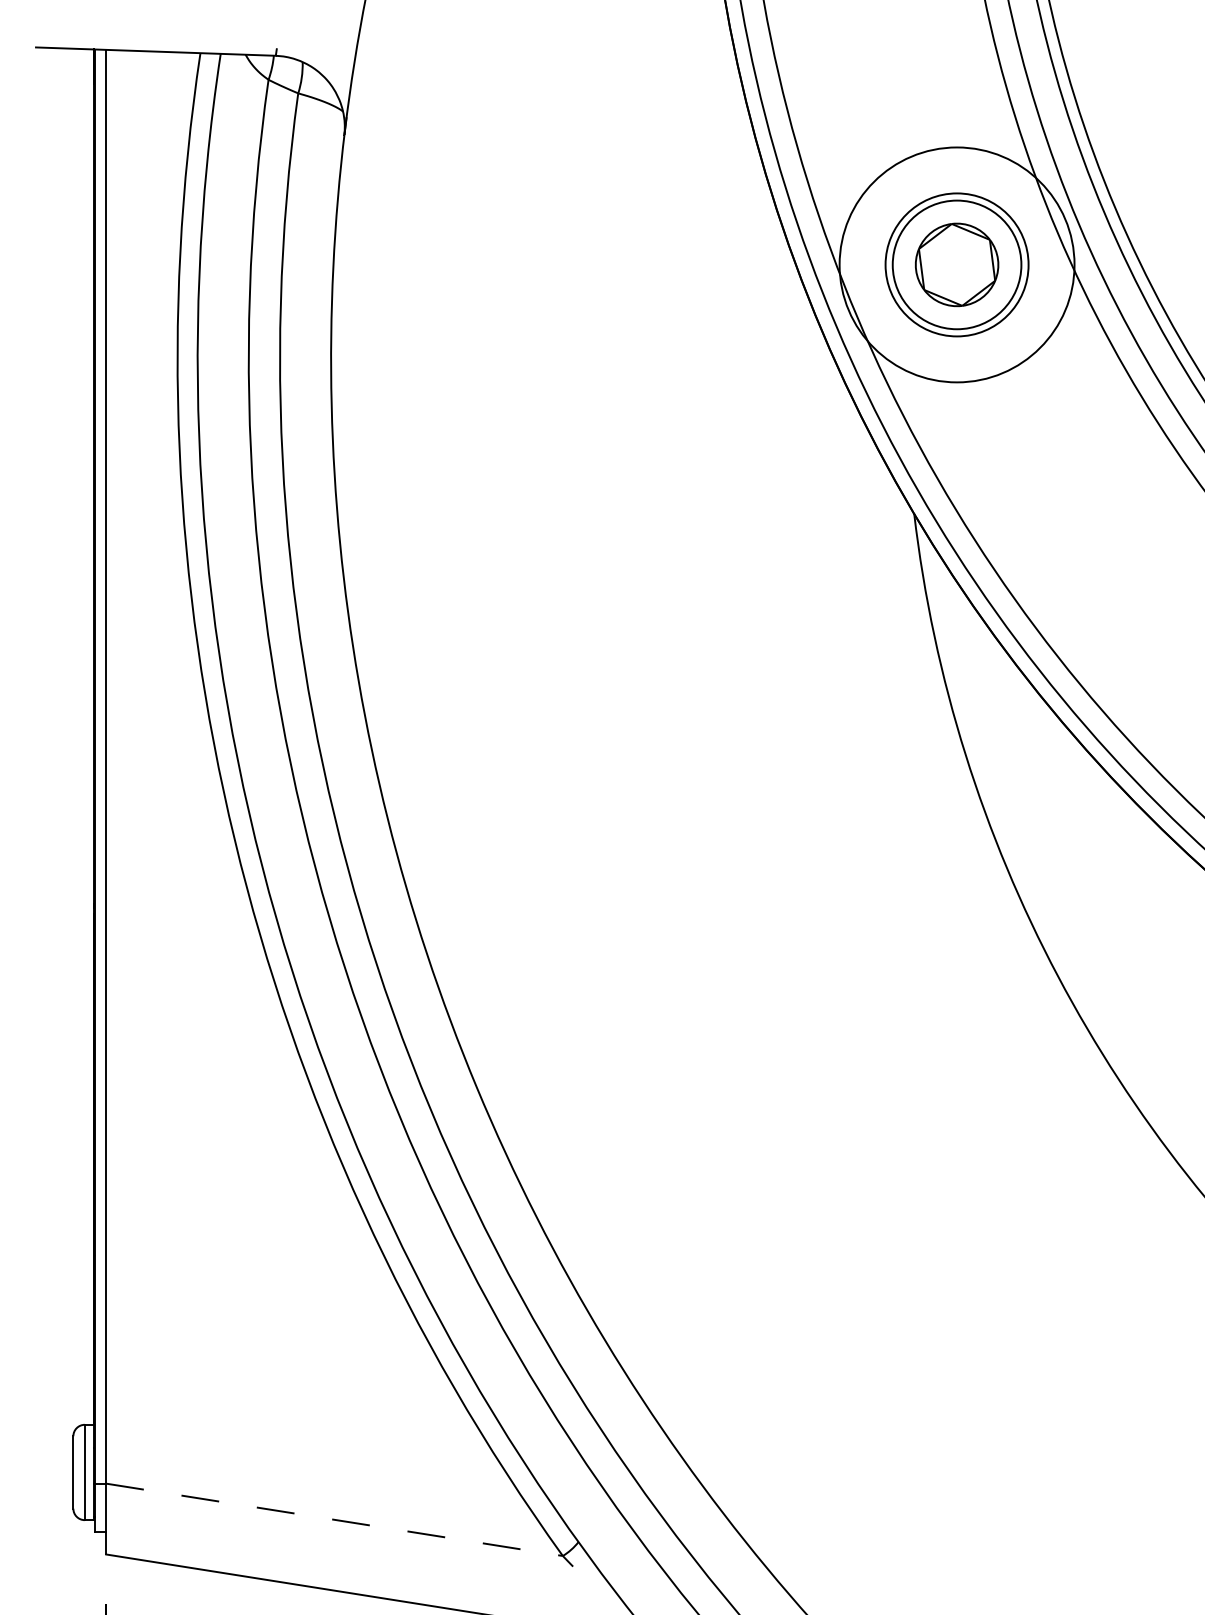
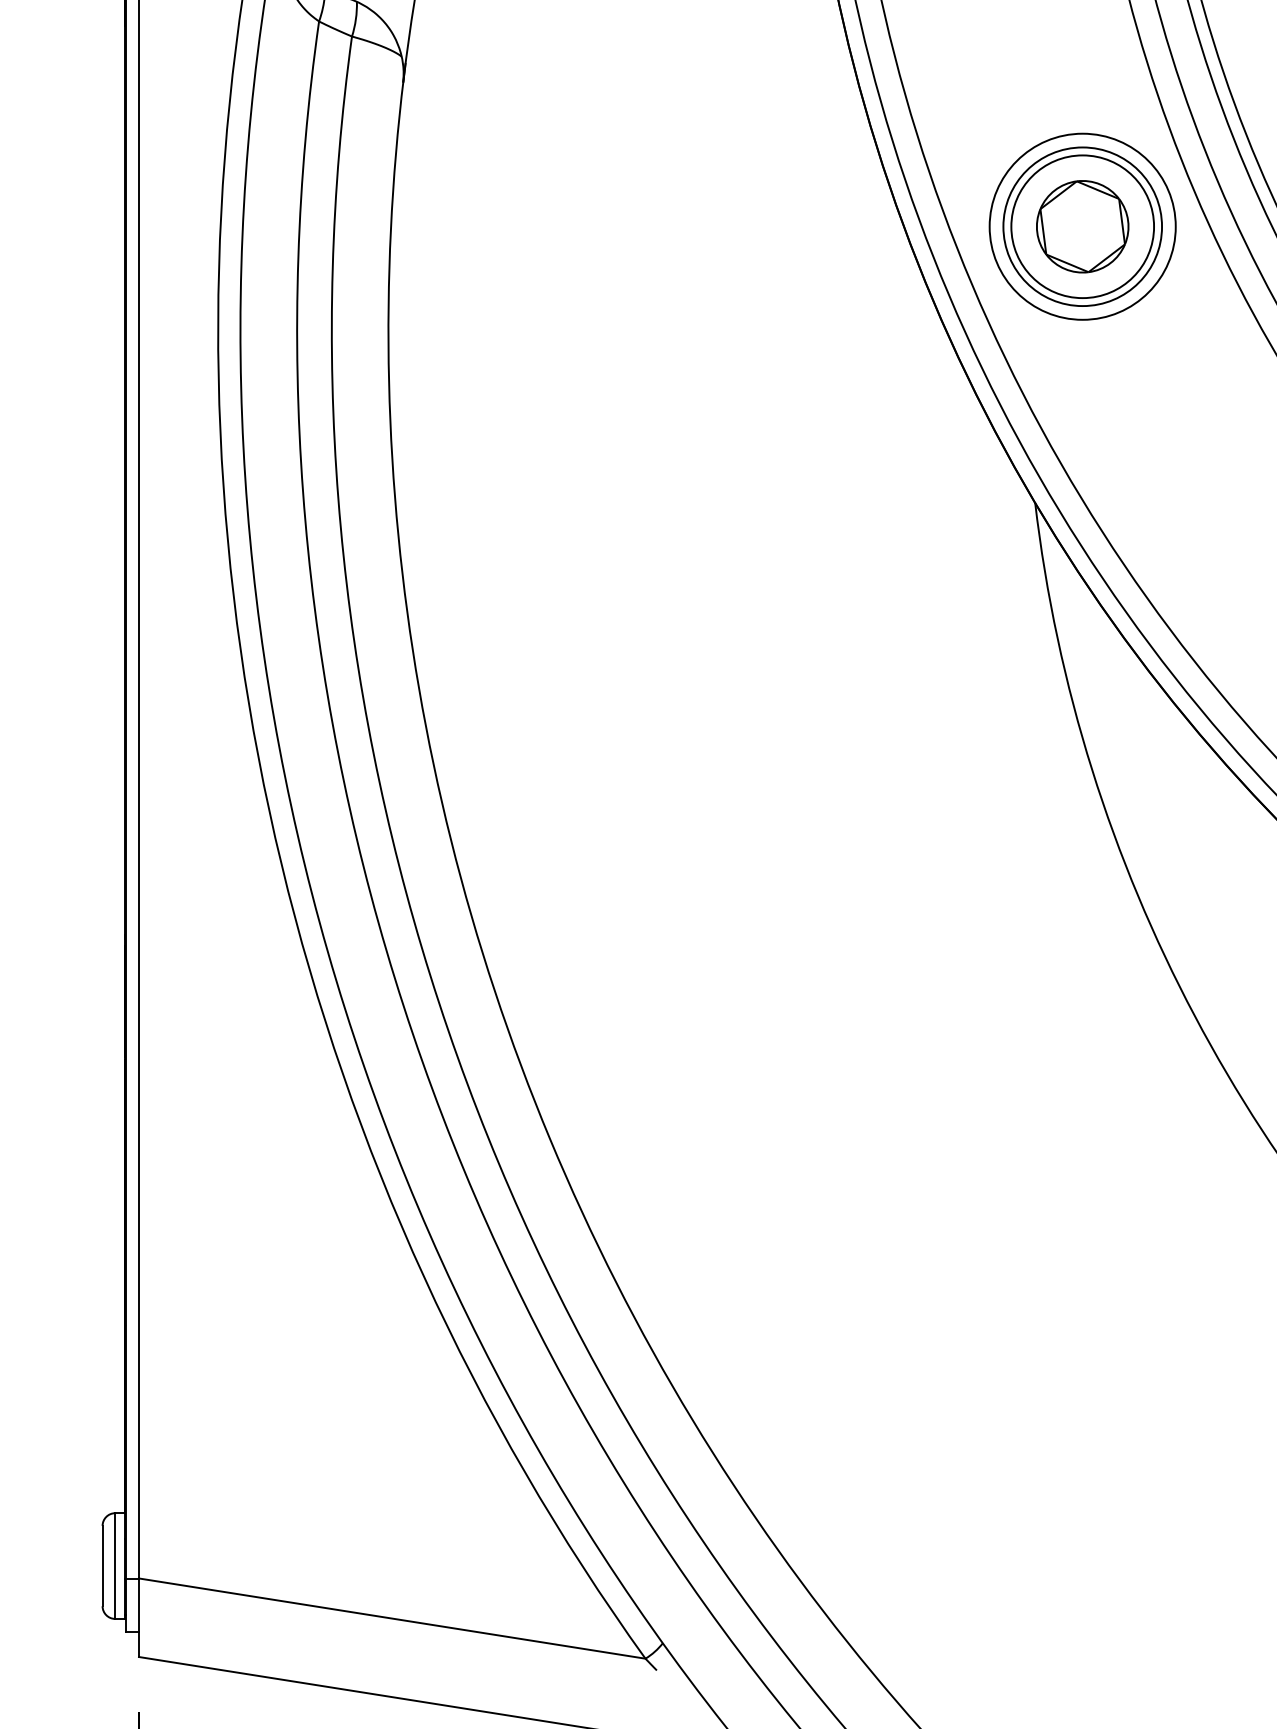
circle: (956, 264) -> (1082, 226), size x0.71
line: (335, 1519) -> (393, 1618), dashed -> solid

